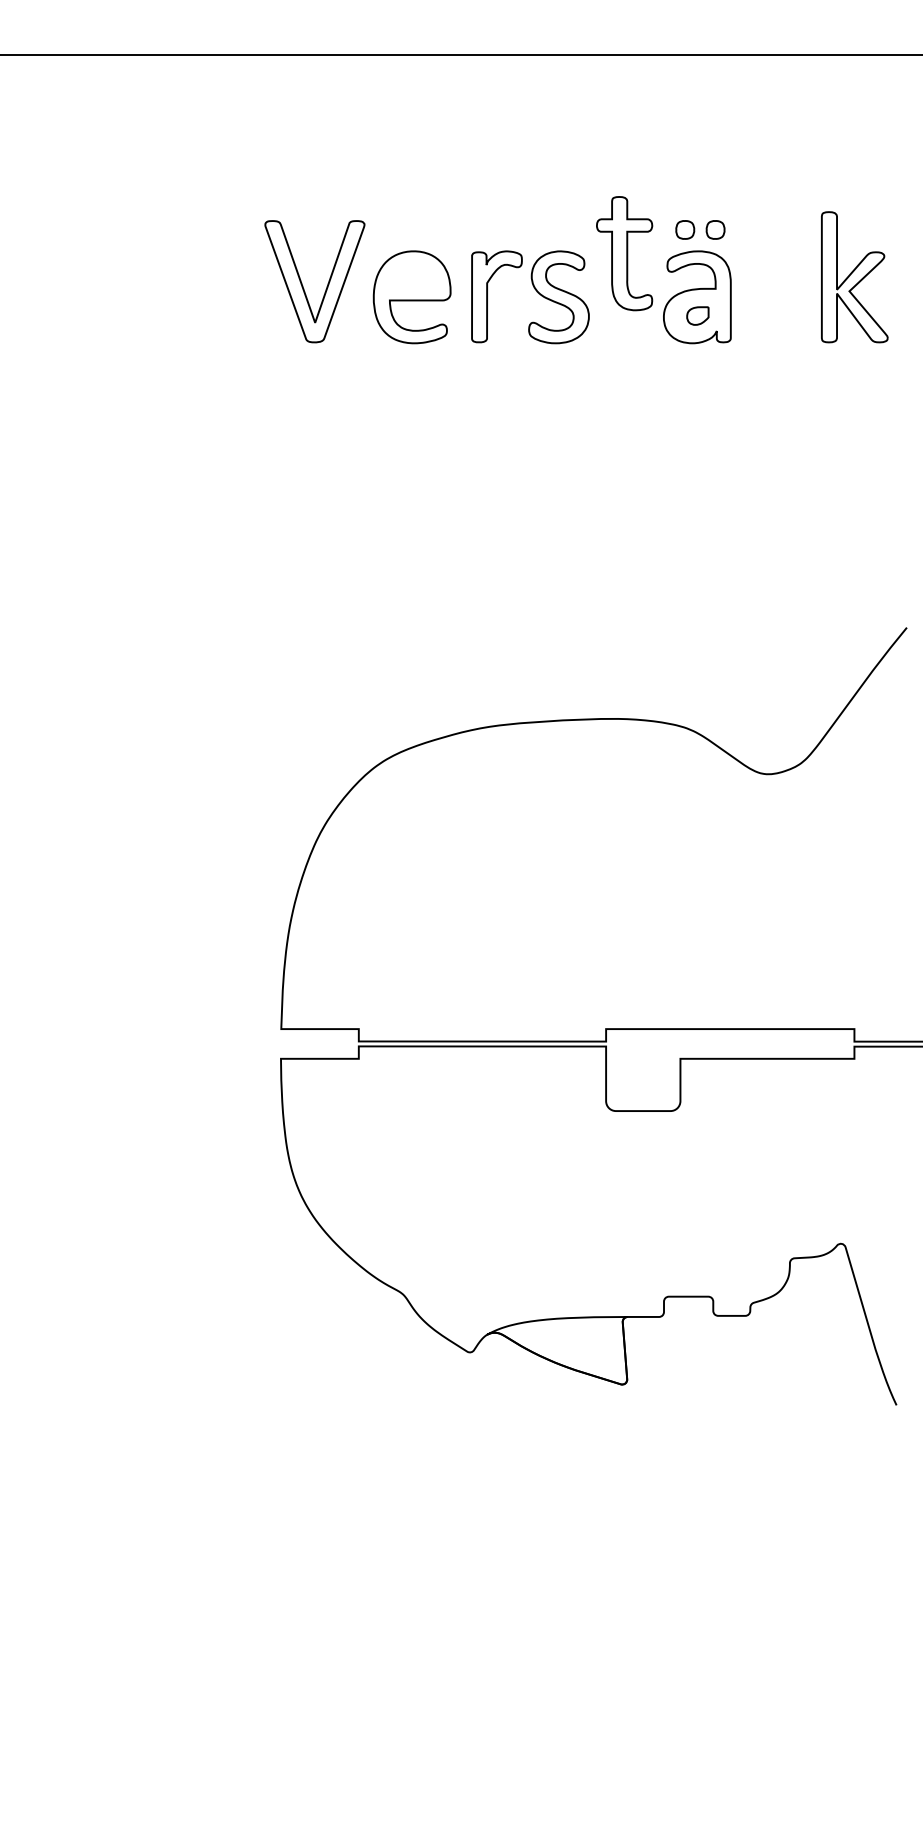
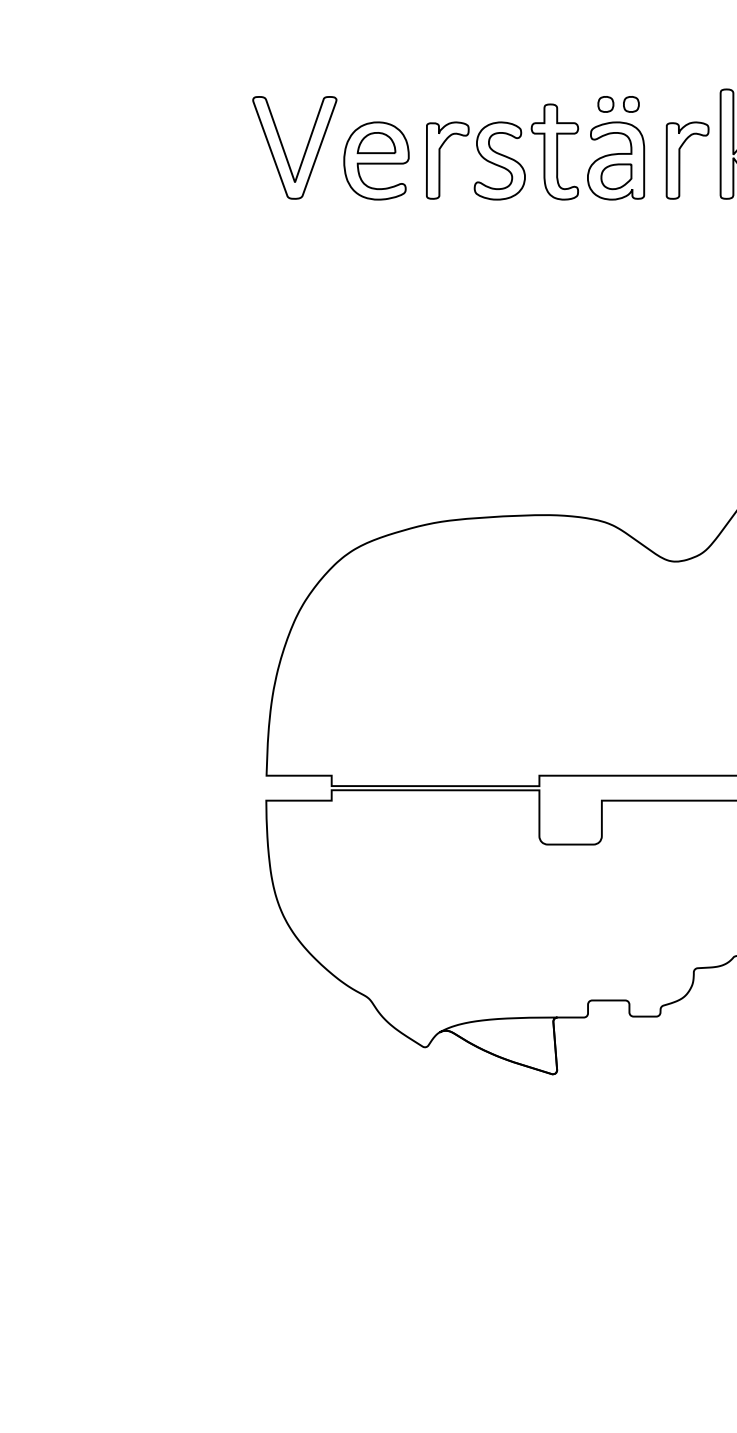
part: (624, 253) -> (554, 151), moved
part: (411, 275) -> (375, 142), added
part: (773, 296) -> (680, 160), added
part: (697, 315) -> (616, 176), size x1.67

